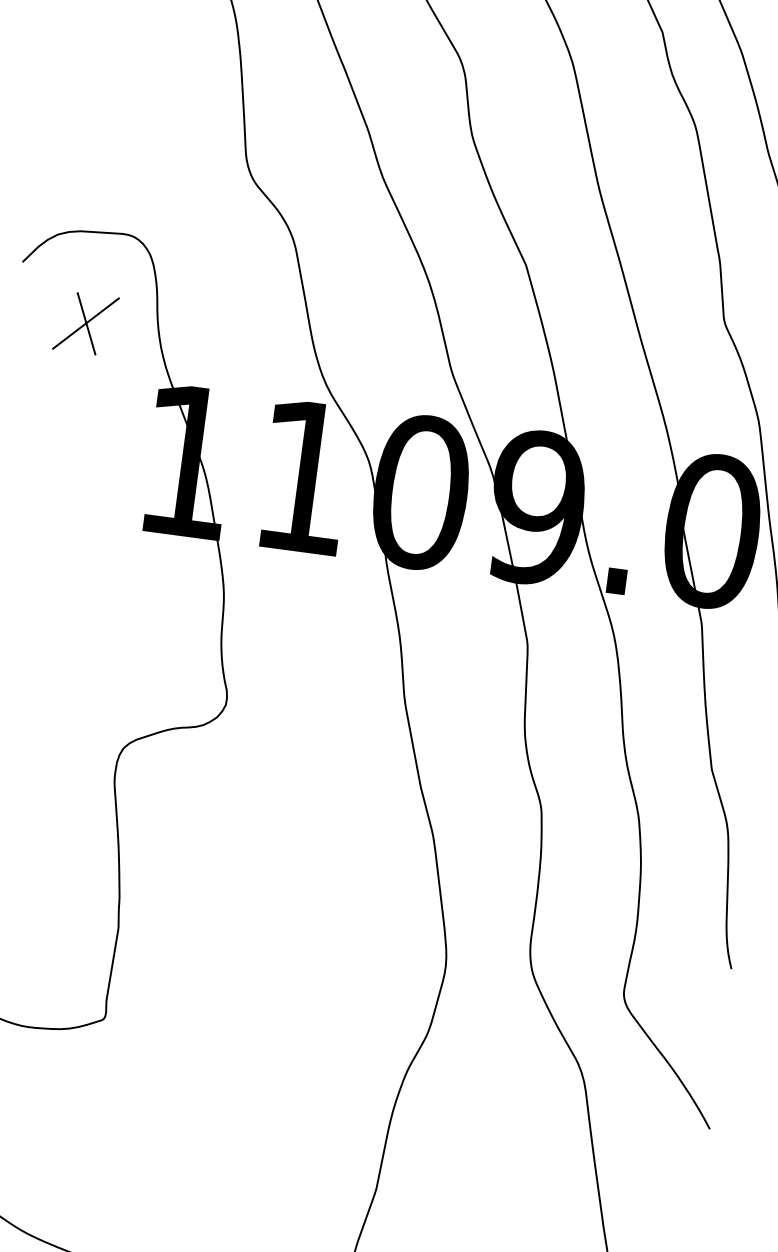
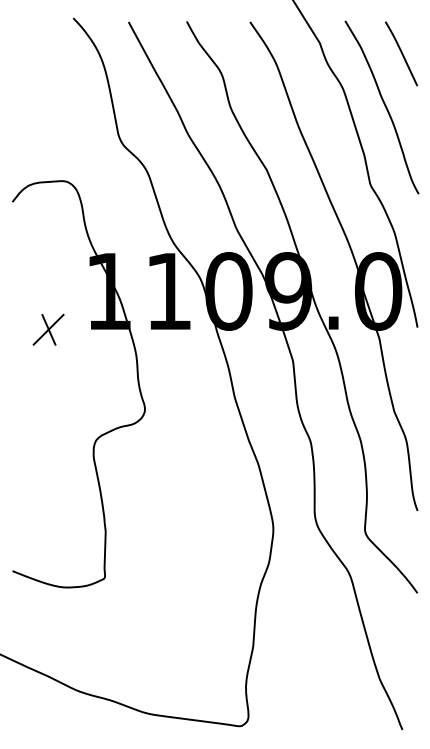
part: (85, 322) -> (48, 329), moved

